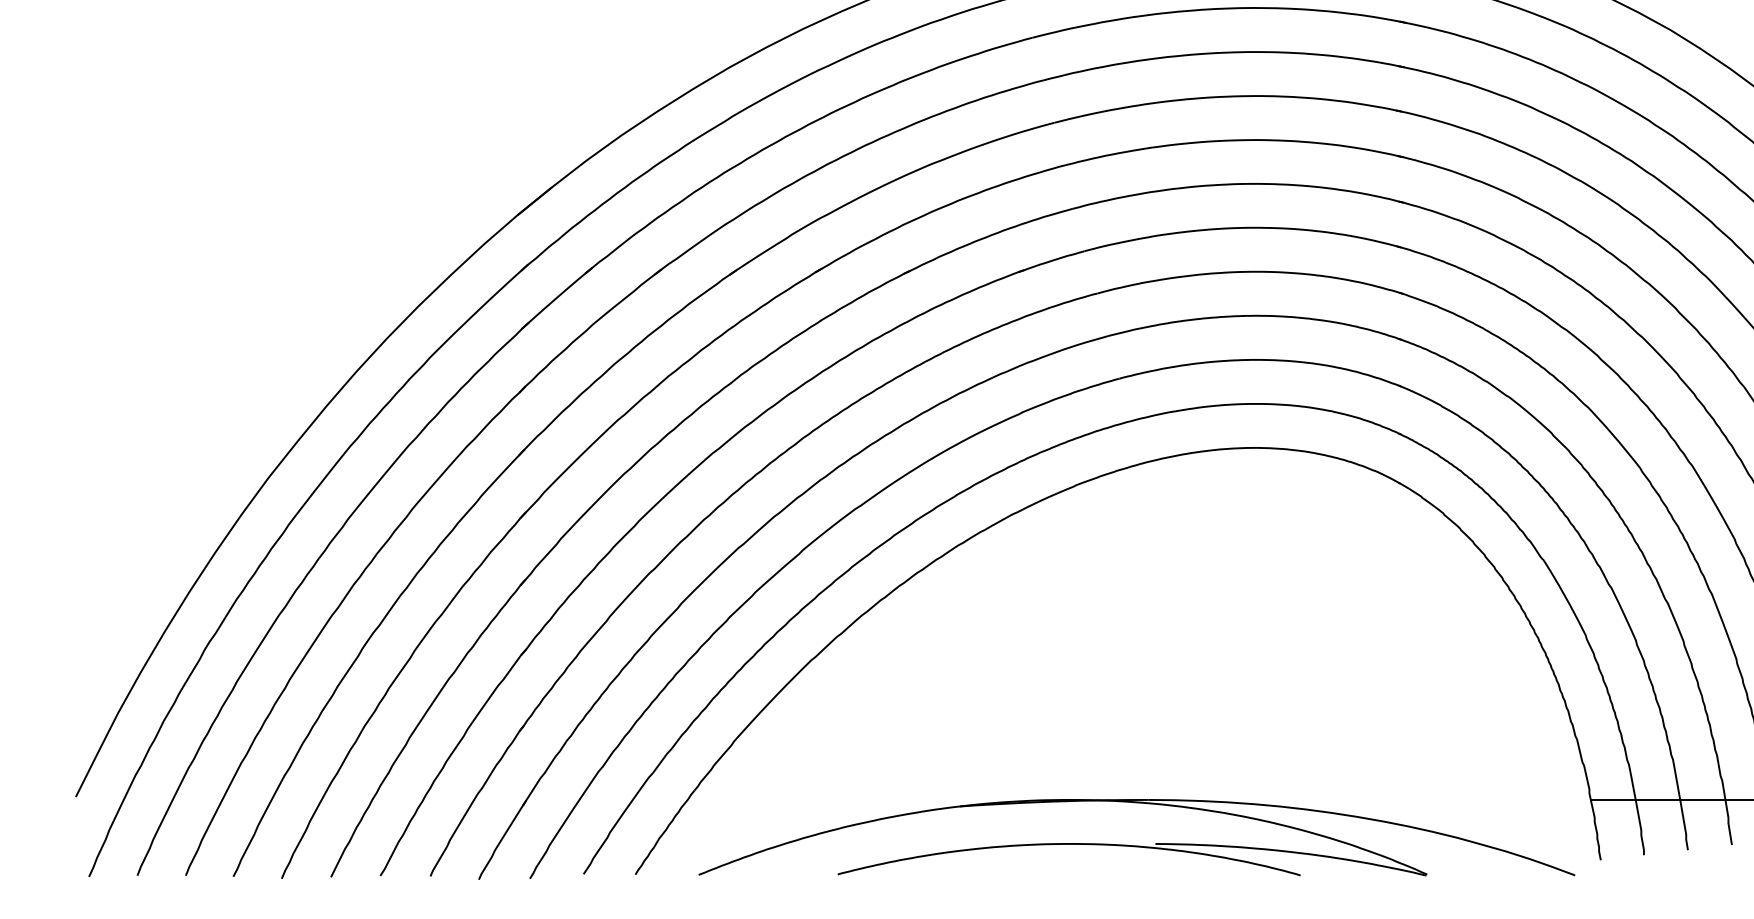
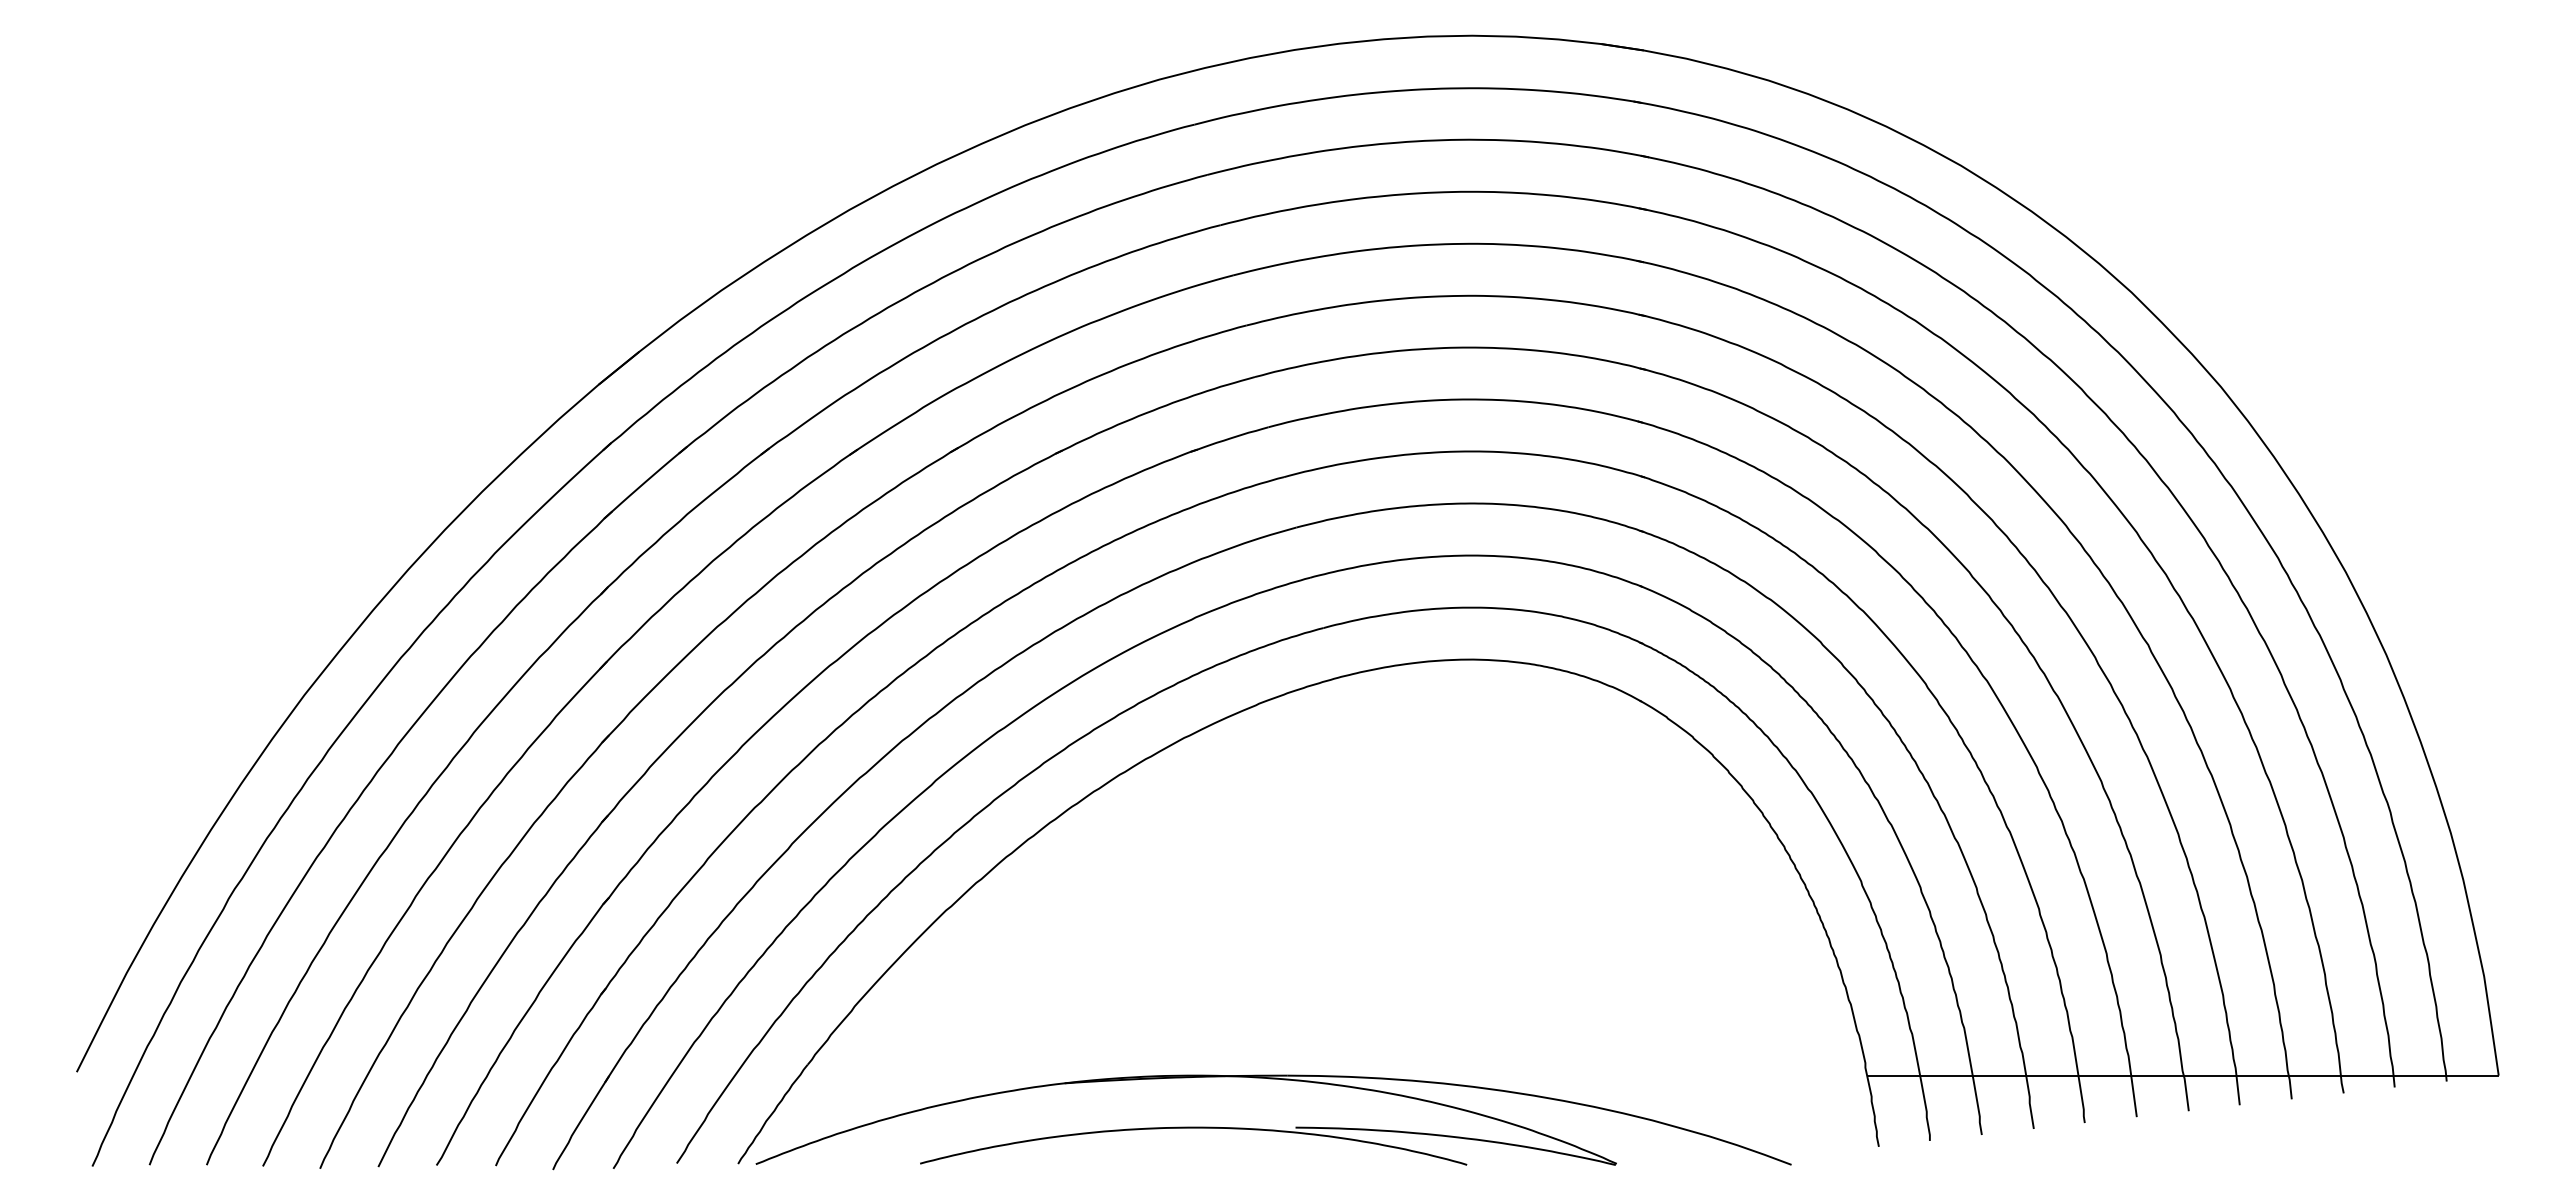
part: (1136, 845) -> (1273, 1129), moved

